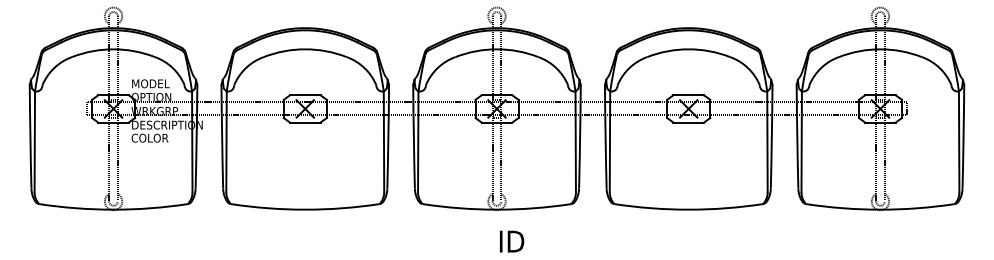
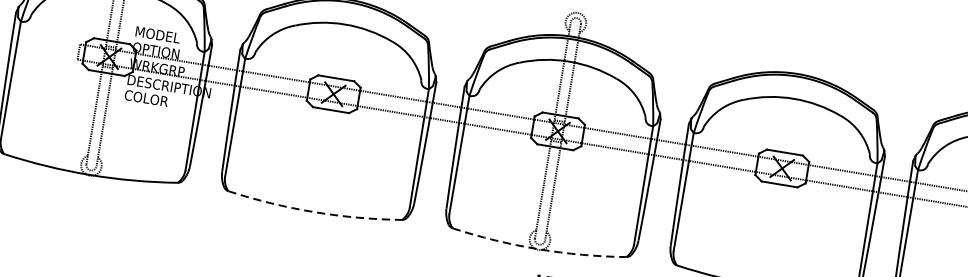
arc: (305, 209) -> (314, 211), solid -> dashed
arc: (496, 209) -> (537, 248), solid -> dashed

